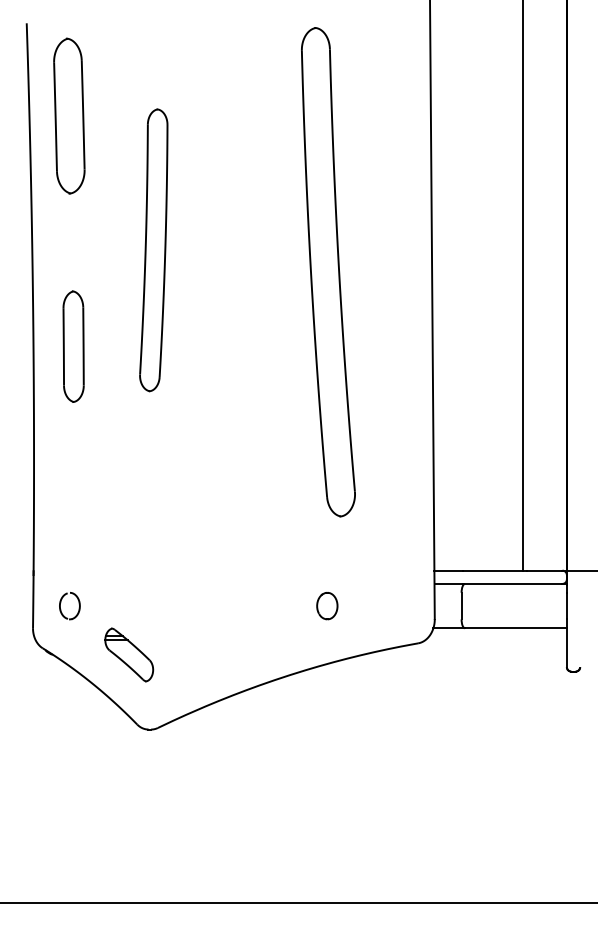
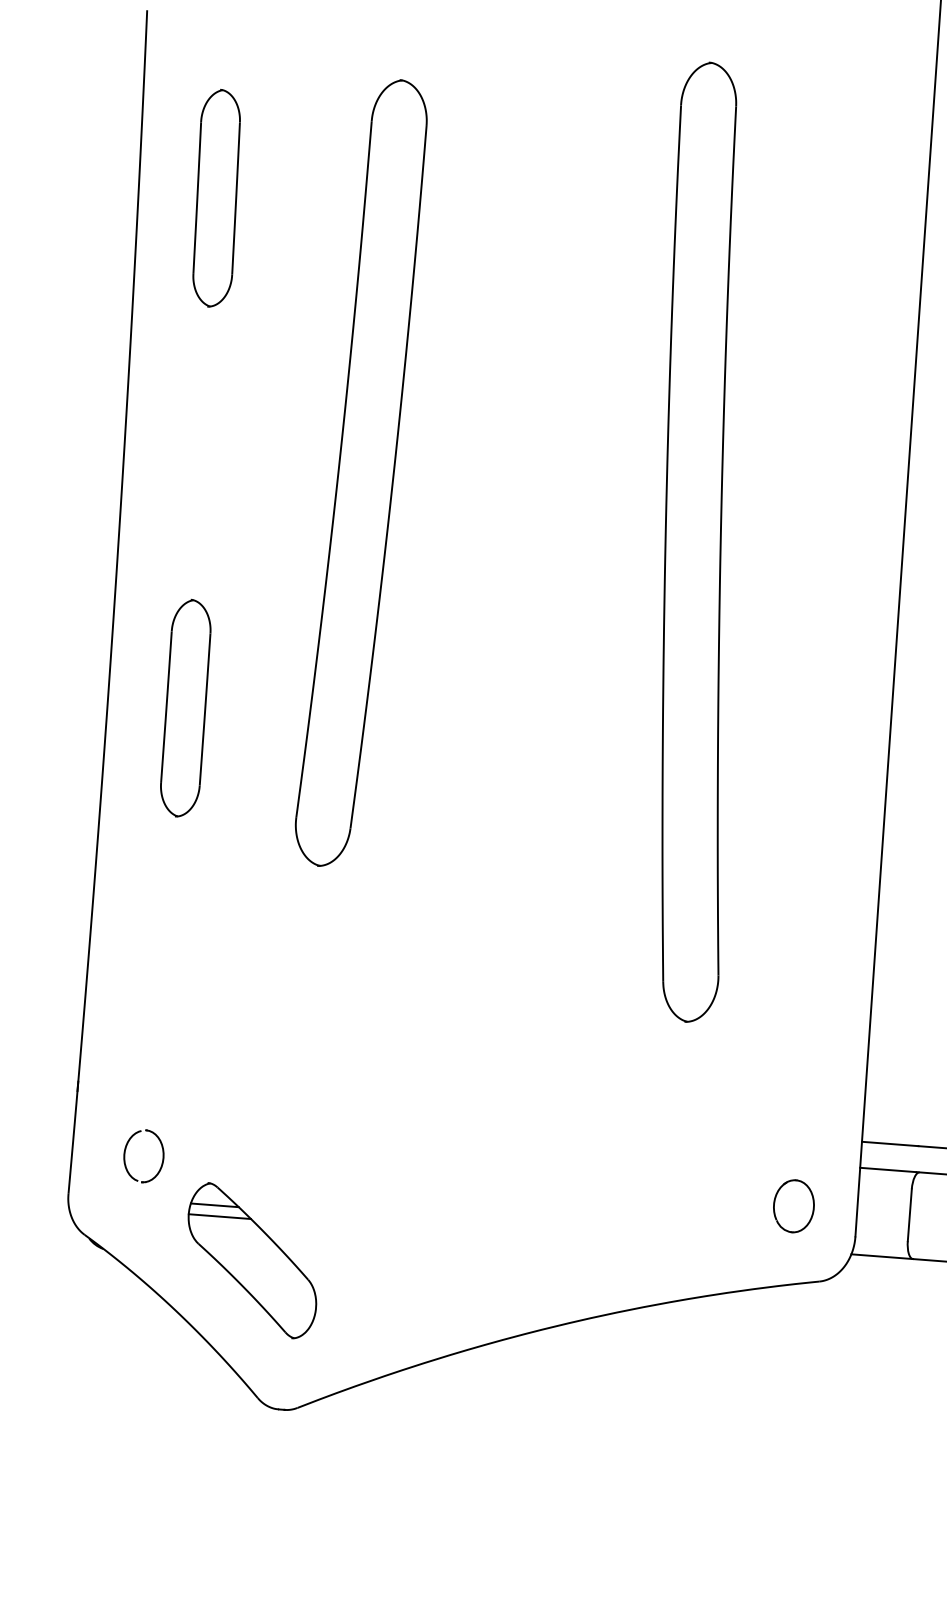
part: (69, 116) -> (216, 198), size x0.71
part: (153, 250) -> (360, 473), size x1.43
part: (73, 346) -> (185, 707), moved
part: (327, 606) -> (794, 1207), moved
part: (129, 654) -> (253, 1259), size x1.43

